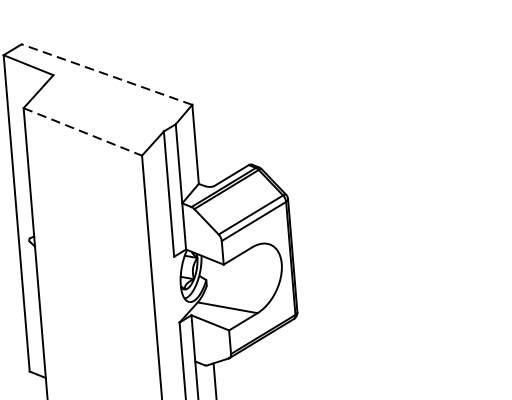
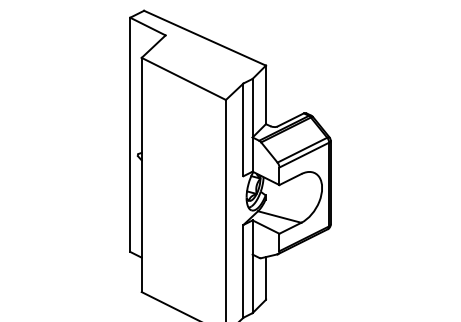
line: (107, 74) -> (205, 38), dashed -> solid
line: (83, 132) -> (184, 79), dashed -> solid

